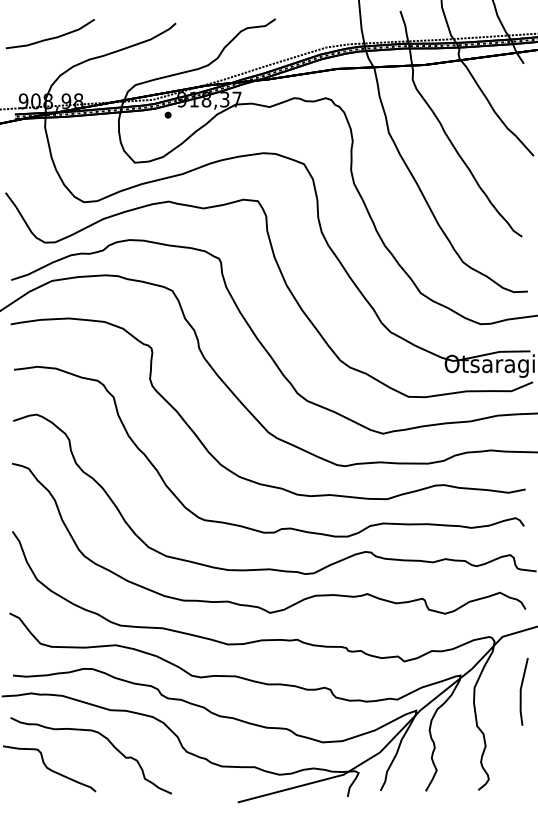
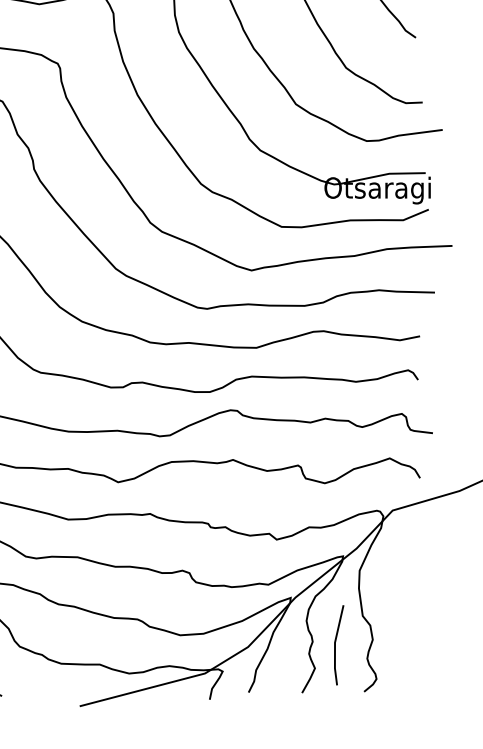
line: (521, 691) -> (335, 644), moved

